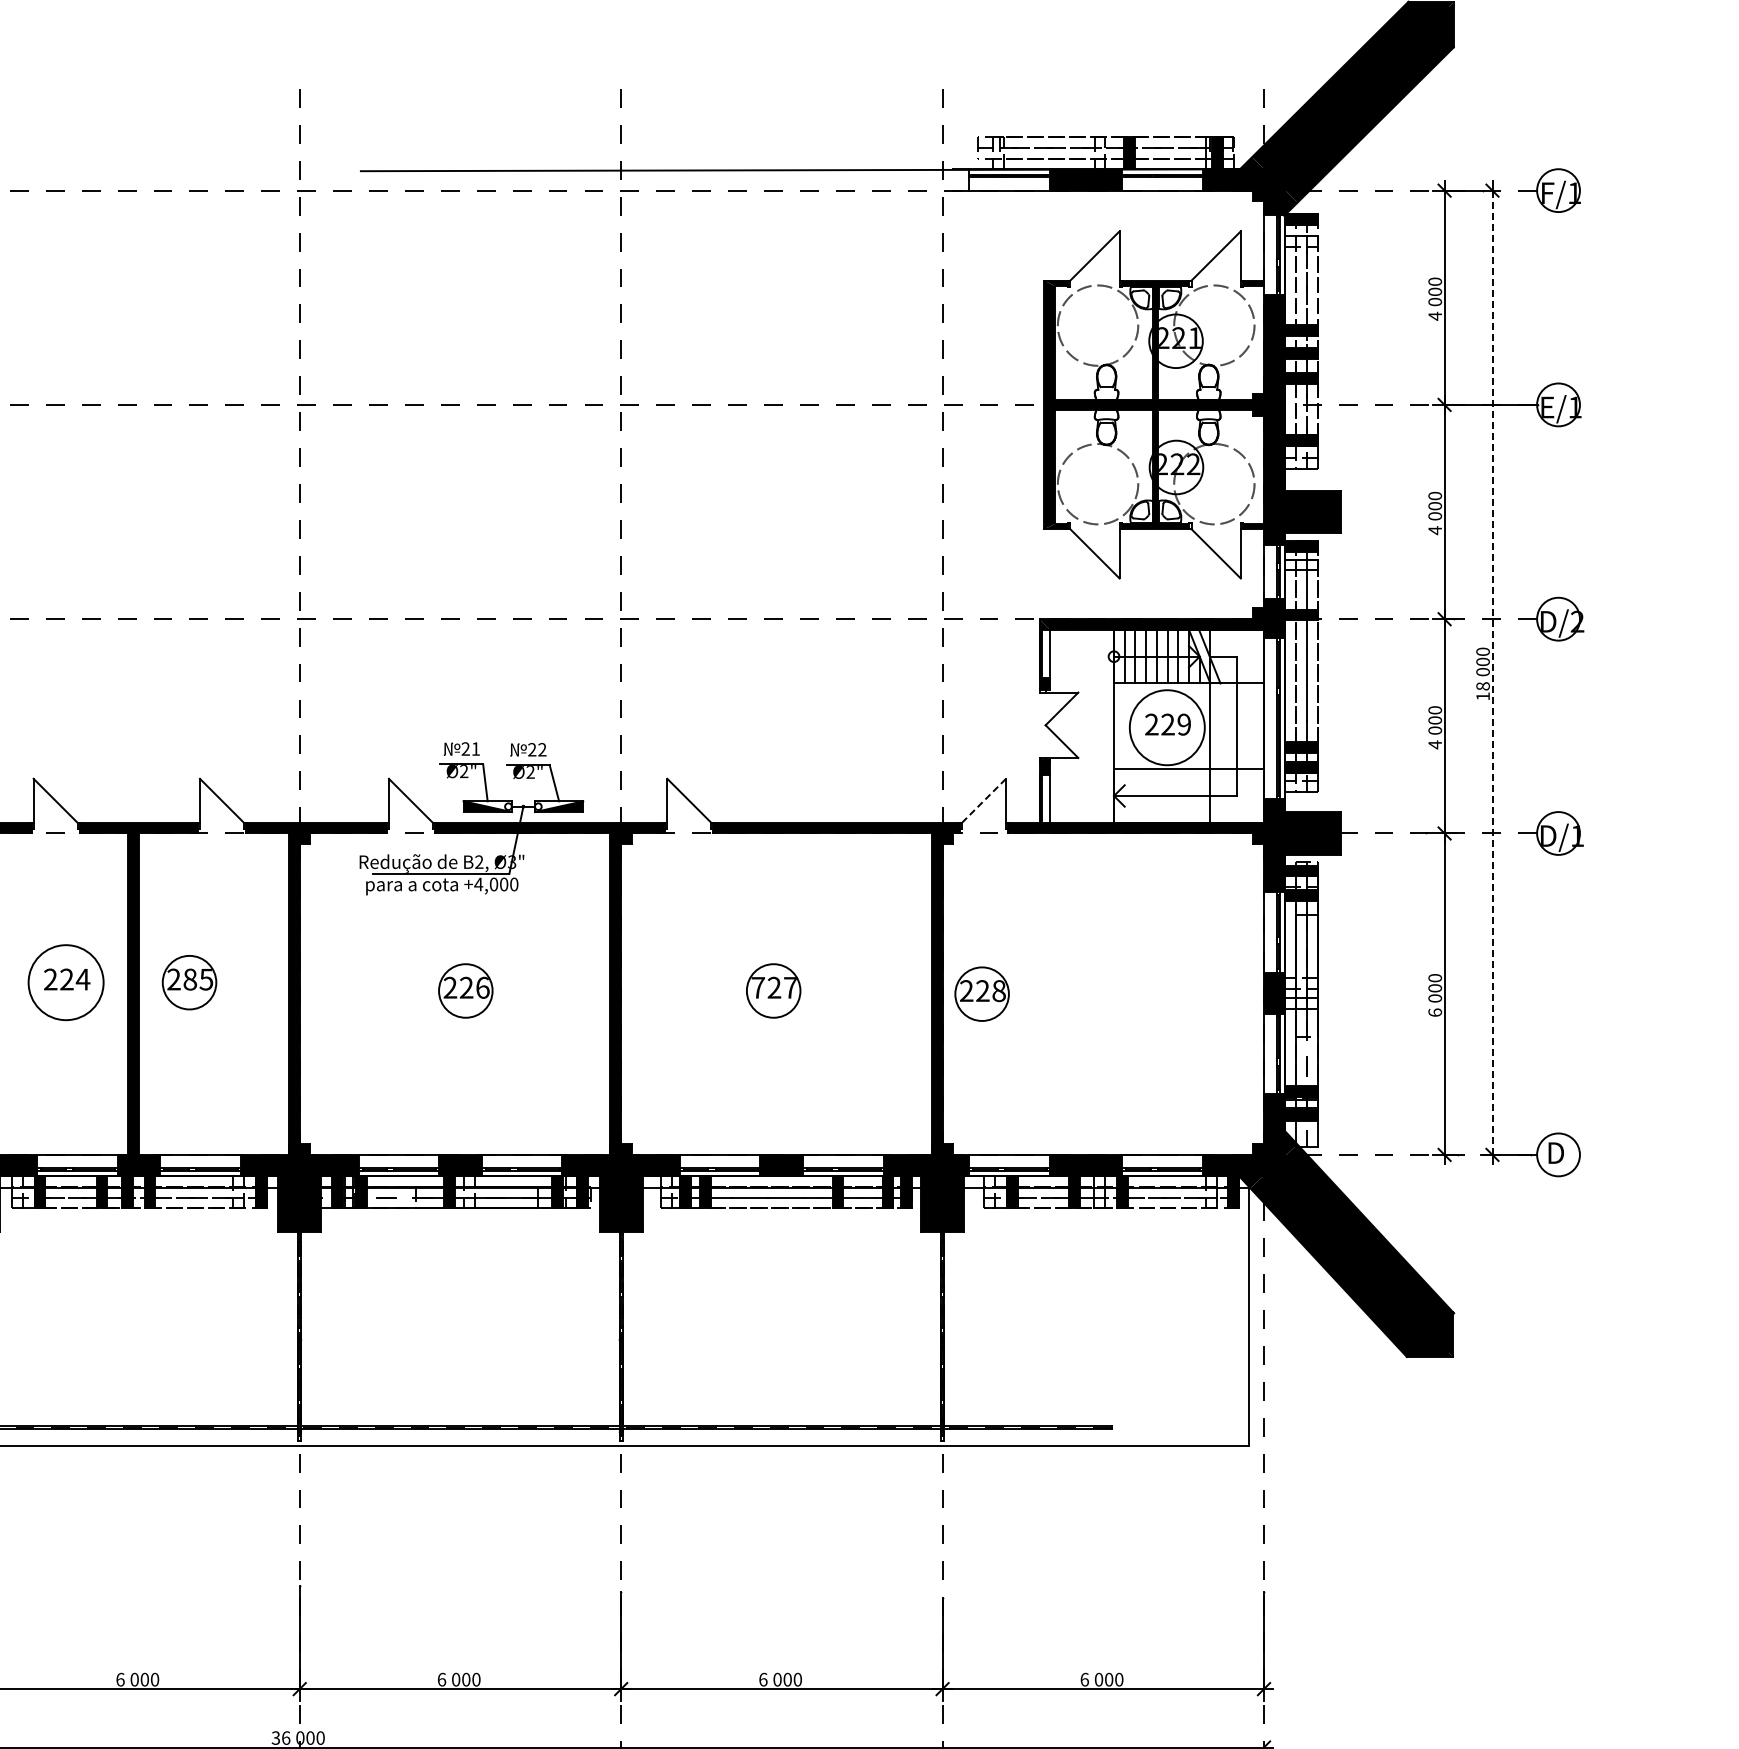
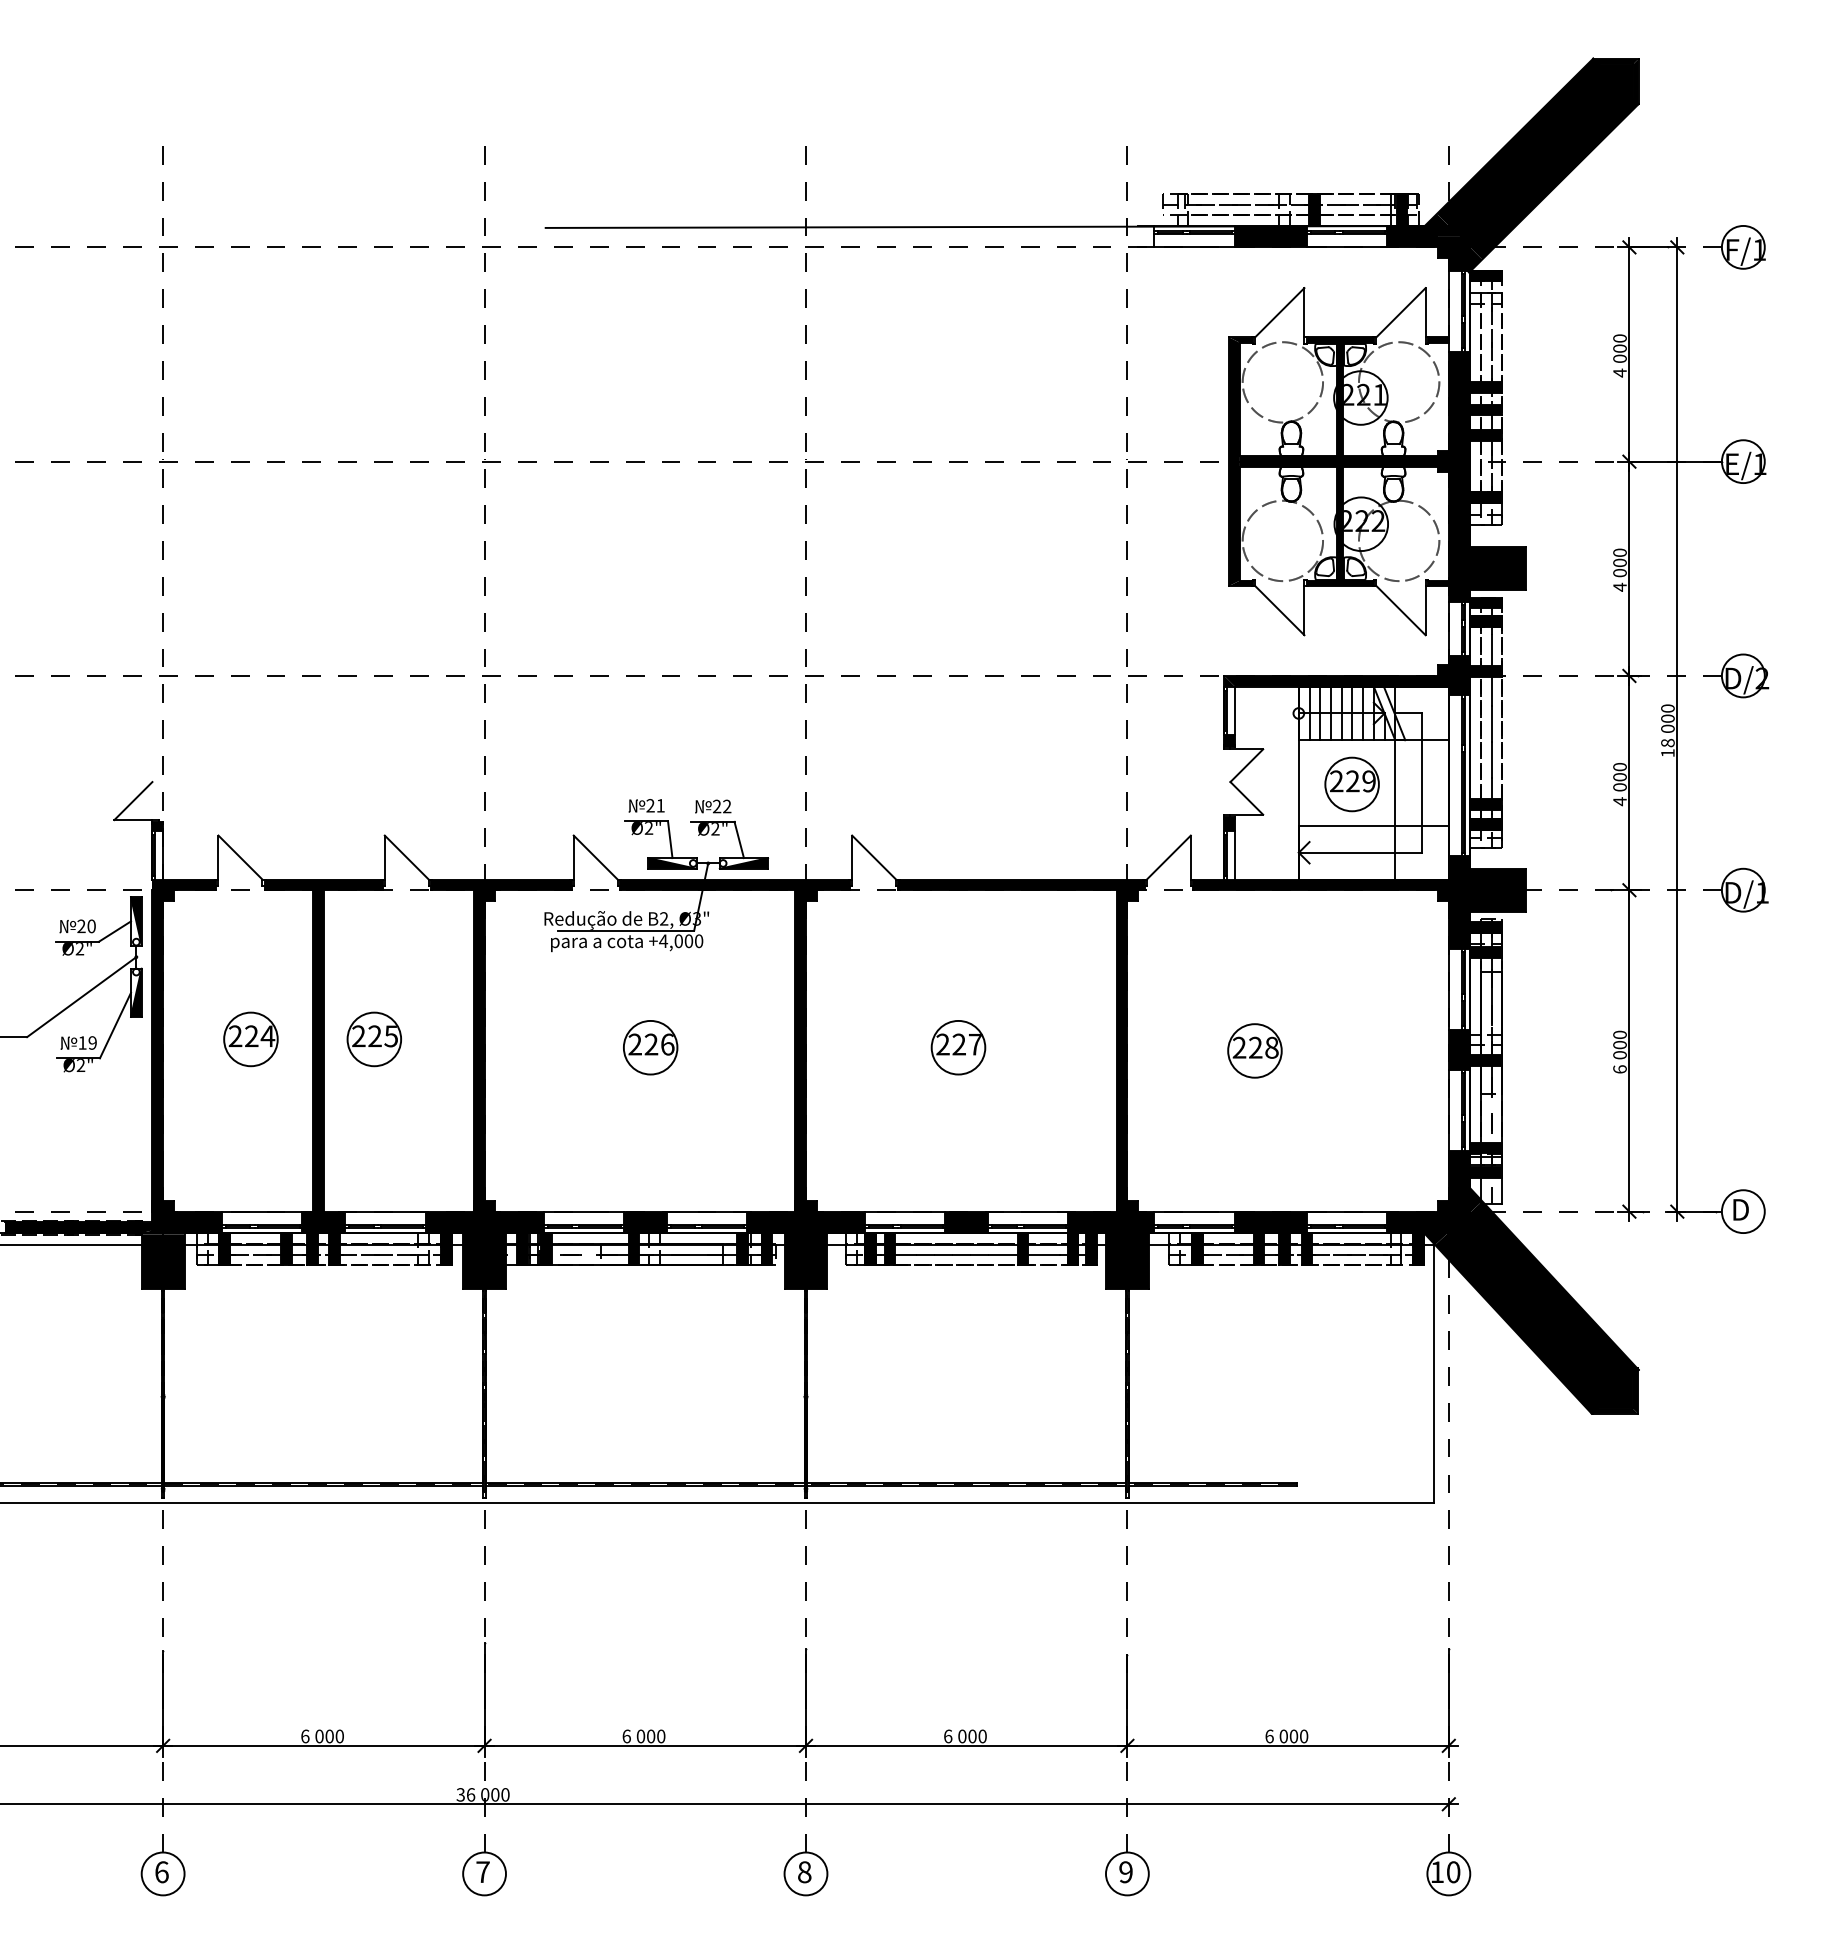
fill: (1301, 564) -> (1486, 621), added
line: (1492, 672) -> (1677, 729), dashed -> solid
circle: (1166, 727) -> (1351, 784), size x0.71
line: (984, 800) -> (1169, 857), dashed -> solid
text: (189, 979) -> (374, 1036), 285 -> 225
circle: (65, 982) -> (250, 1039), size x0.71
text: (757, 987) -> (942, 1044), 727 -> 227
part: (981, 993) -> (1254, 1050), moved
fill: (1301, 1003) -> (1486, 1060), added
fill: (1099, 1192) -> (1284, 1249), added

